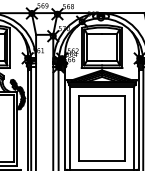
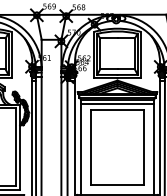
line: (101, 90) -> (116, 103), added

